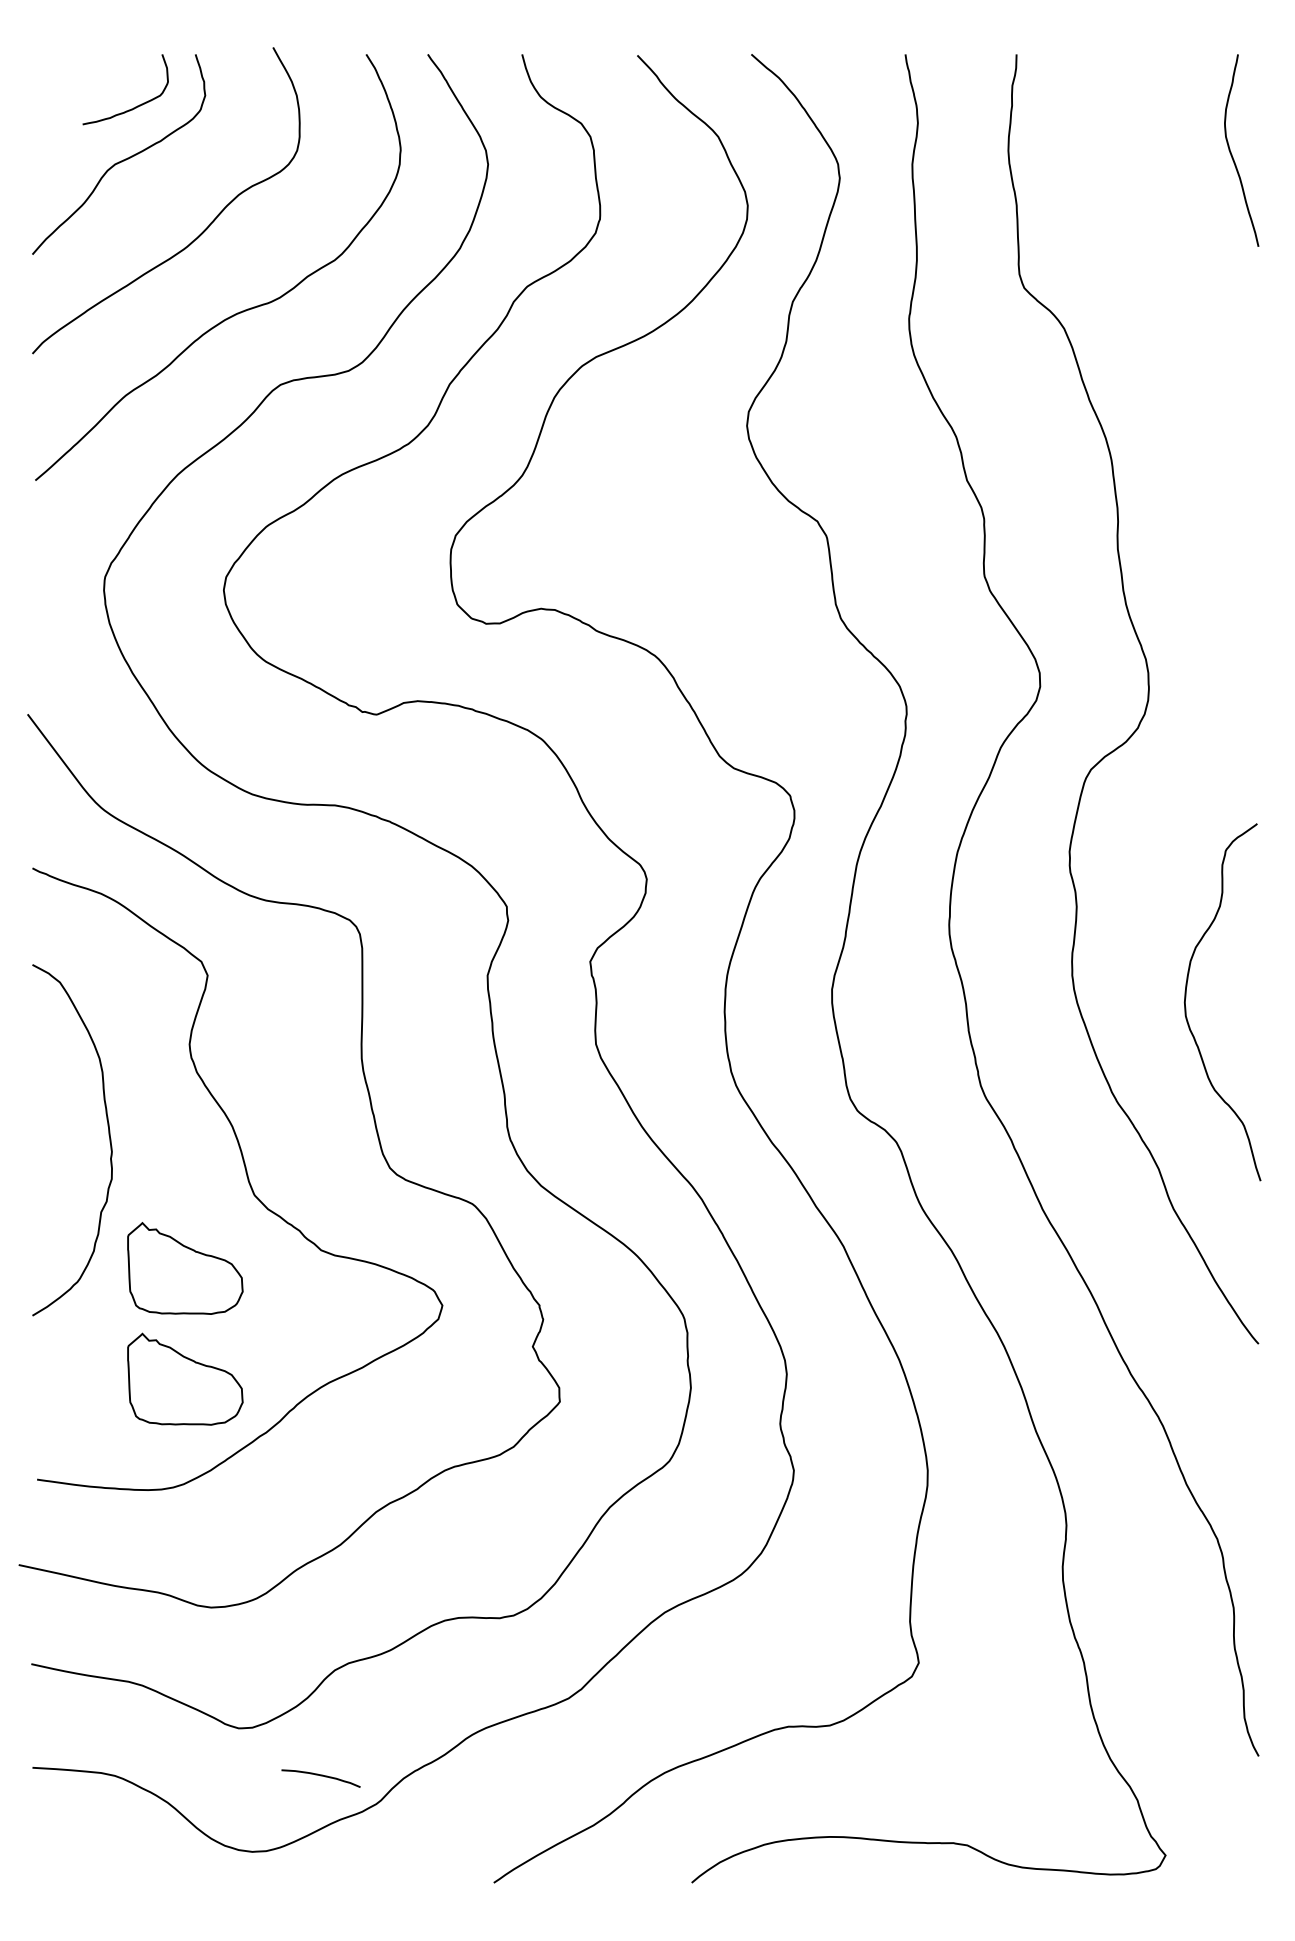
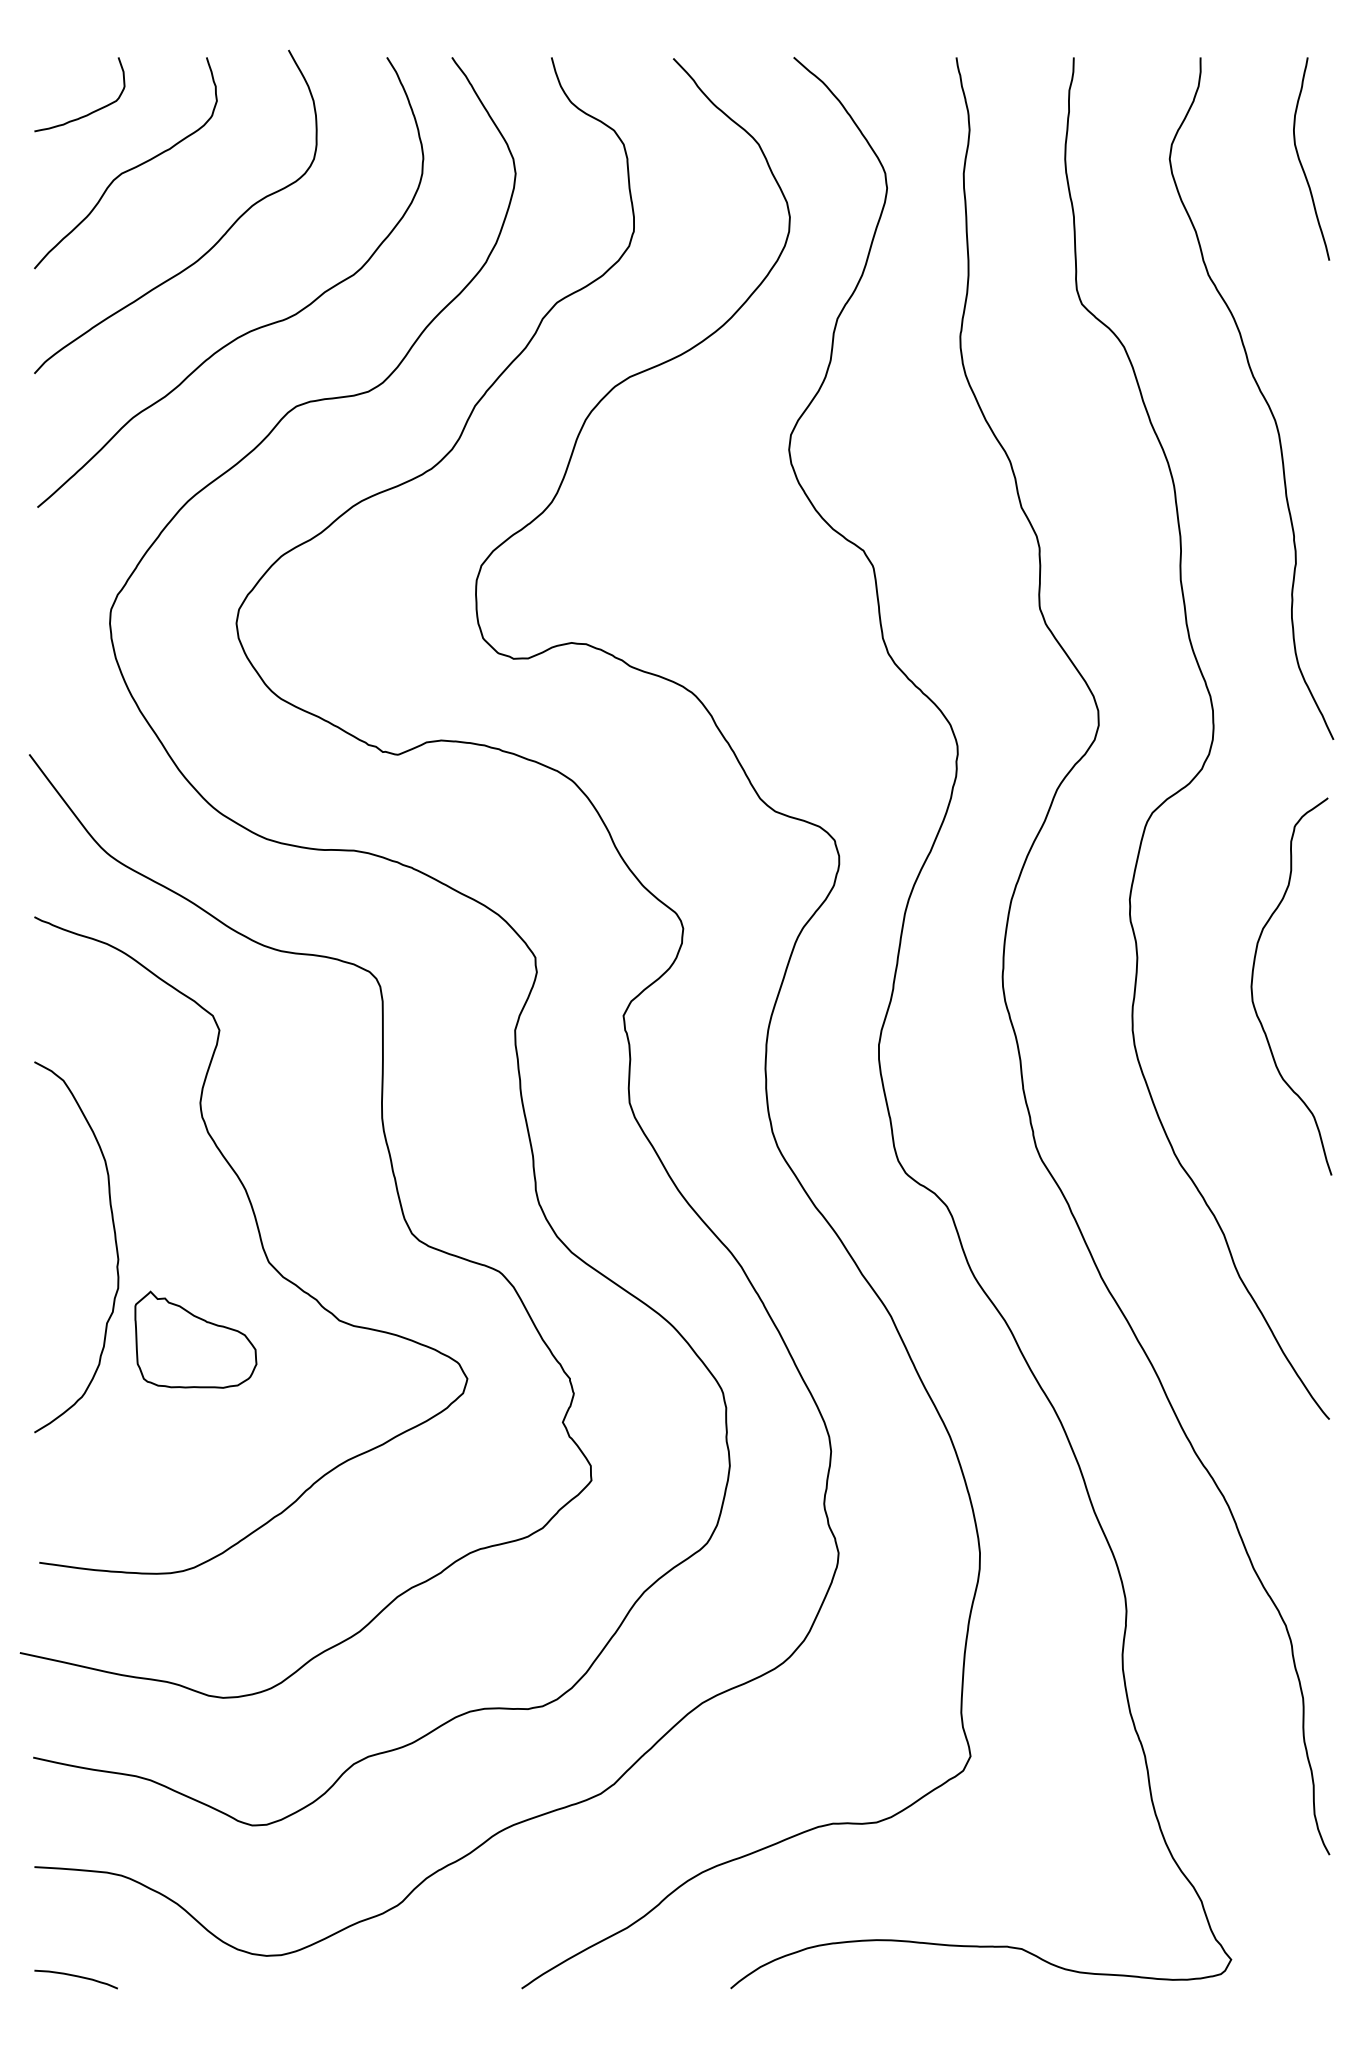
curve: (133, 107) -> (88, 113), moved
curve: (1193, 372) -> (1260, 393), added
curve: (1186, 994) -> (1253, 978), moved
curve: (108, 1133) -> (114, 1240), moved
part: (184, 1379) -> (195, 1456), removed
curve: (322, 1776) -> (77, 1977), moved

